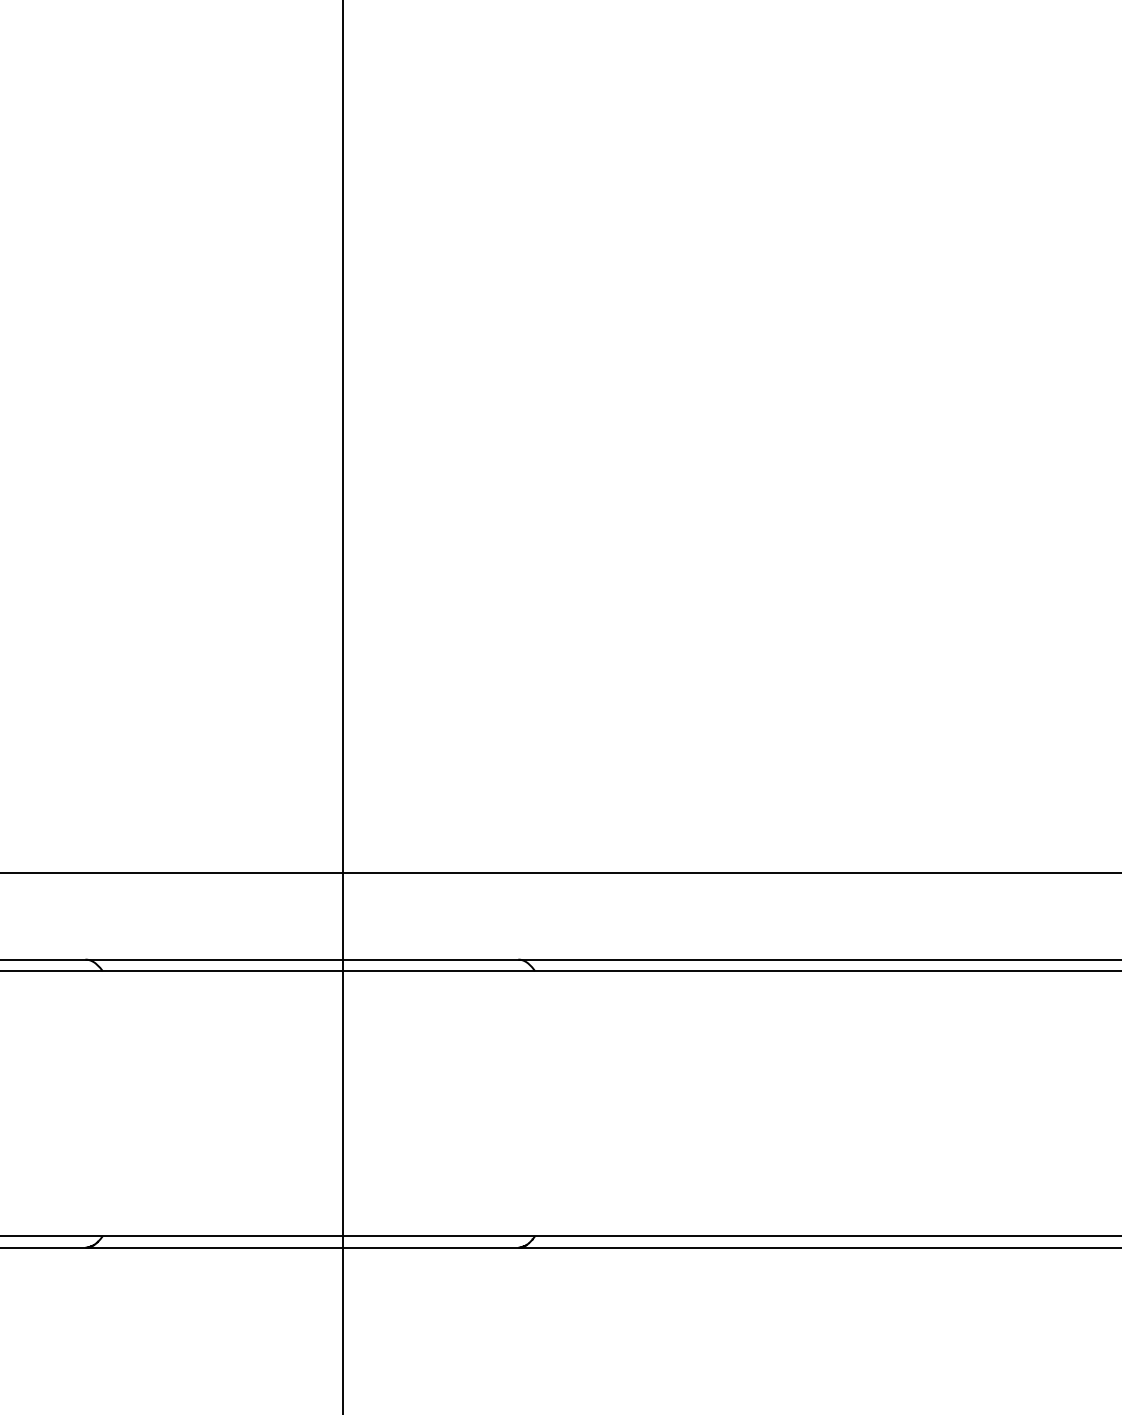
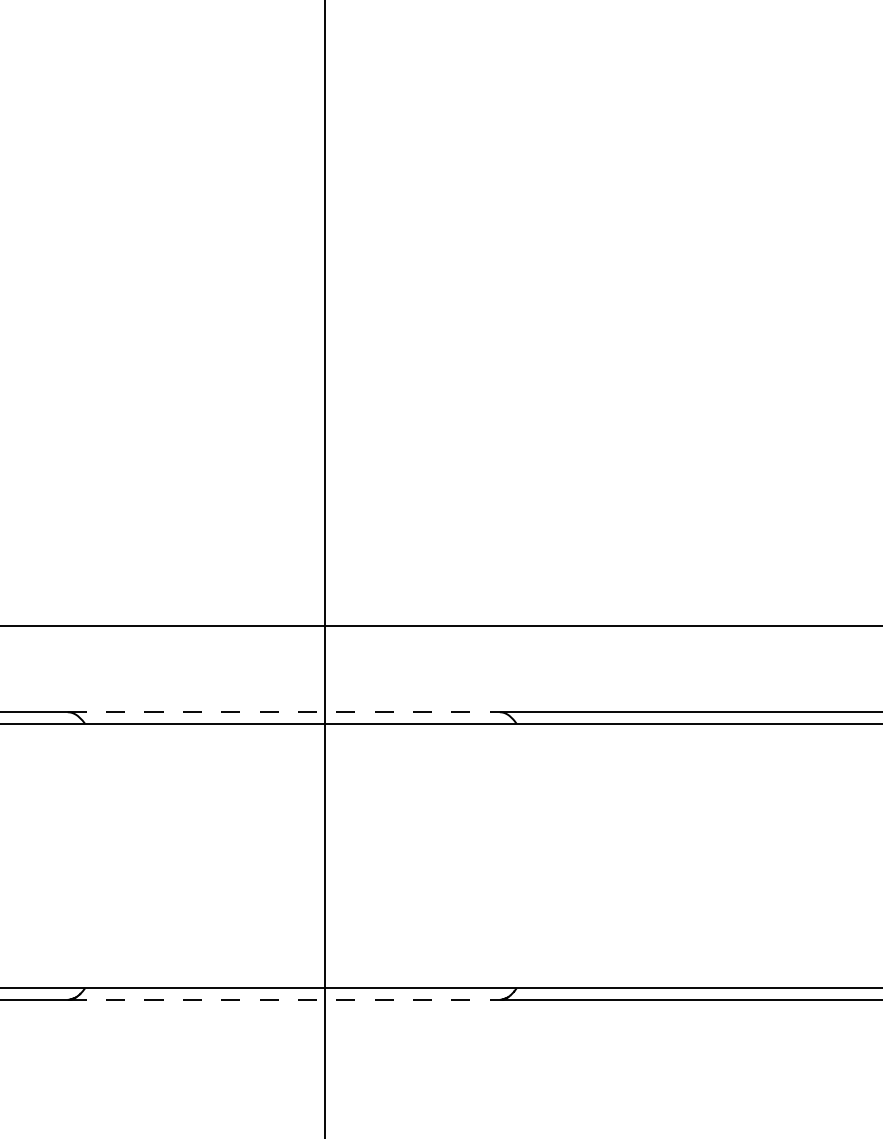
line: (302, 959) -> (284, 712), solid -> dashed
line: (302, 1247) -> (284, 999), solid -> dashed

